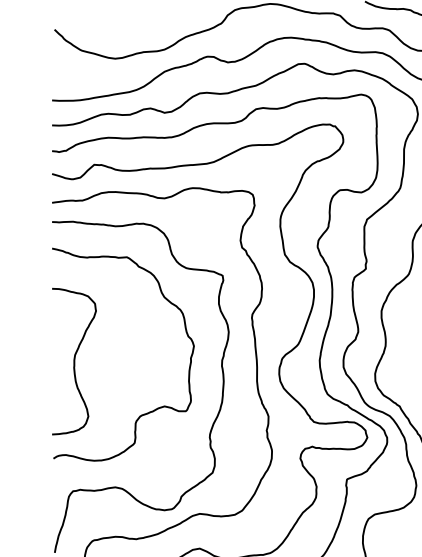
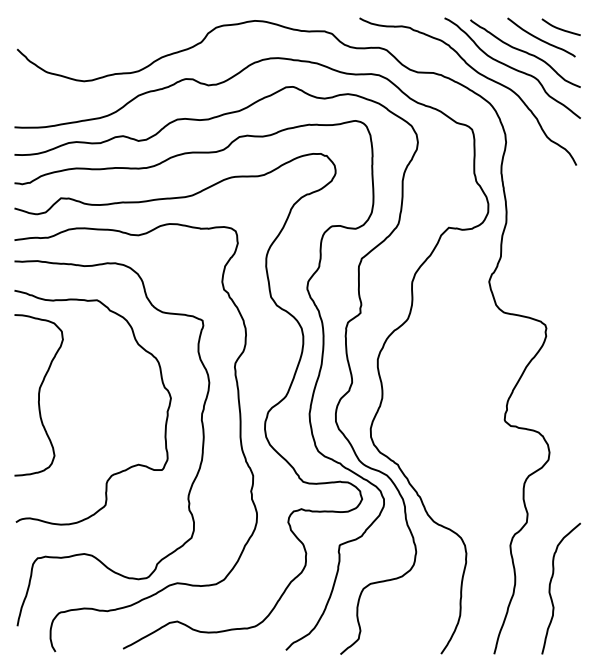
curve: (73, 361) -> (38, 395), moved

